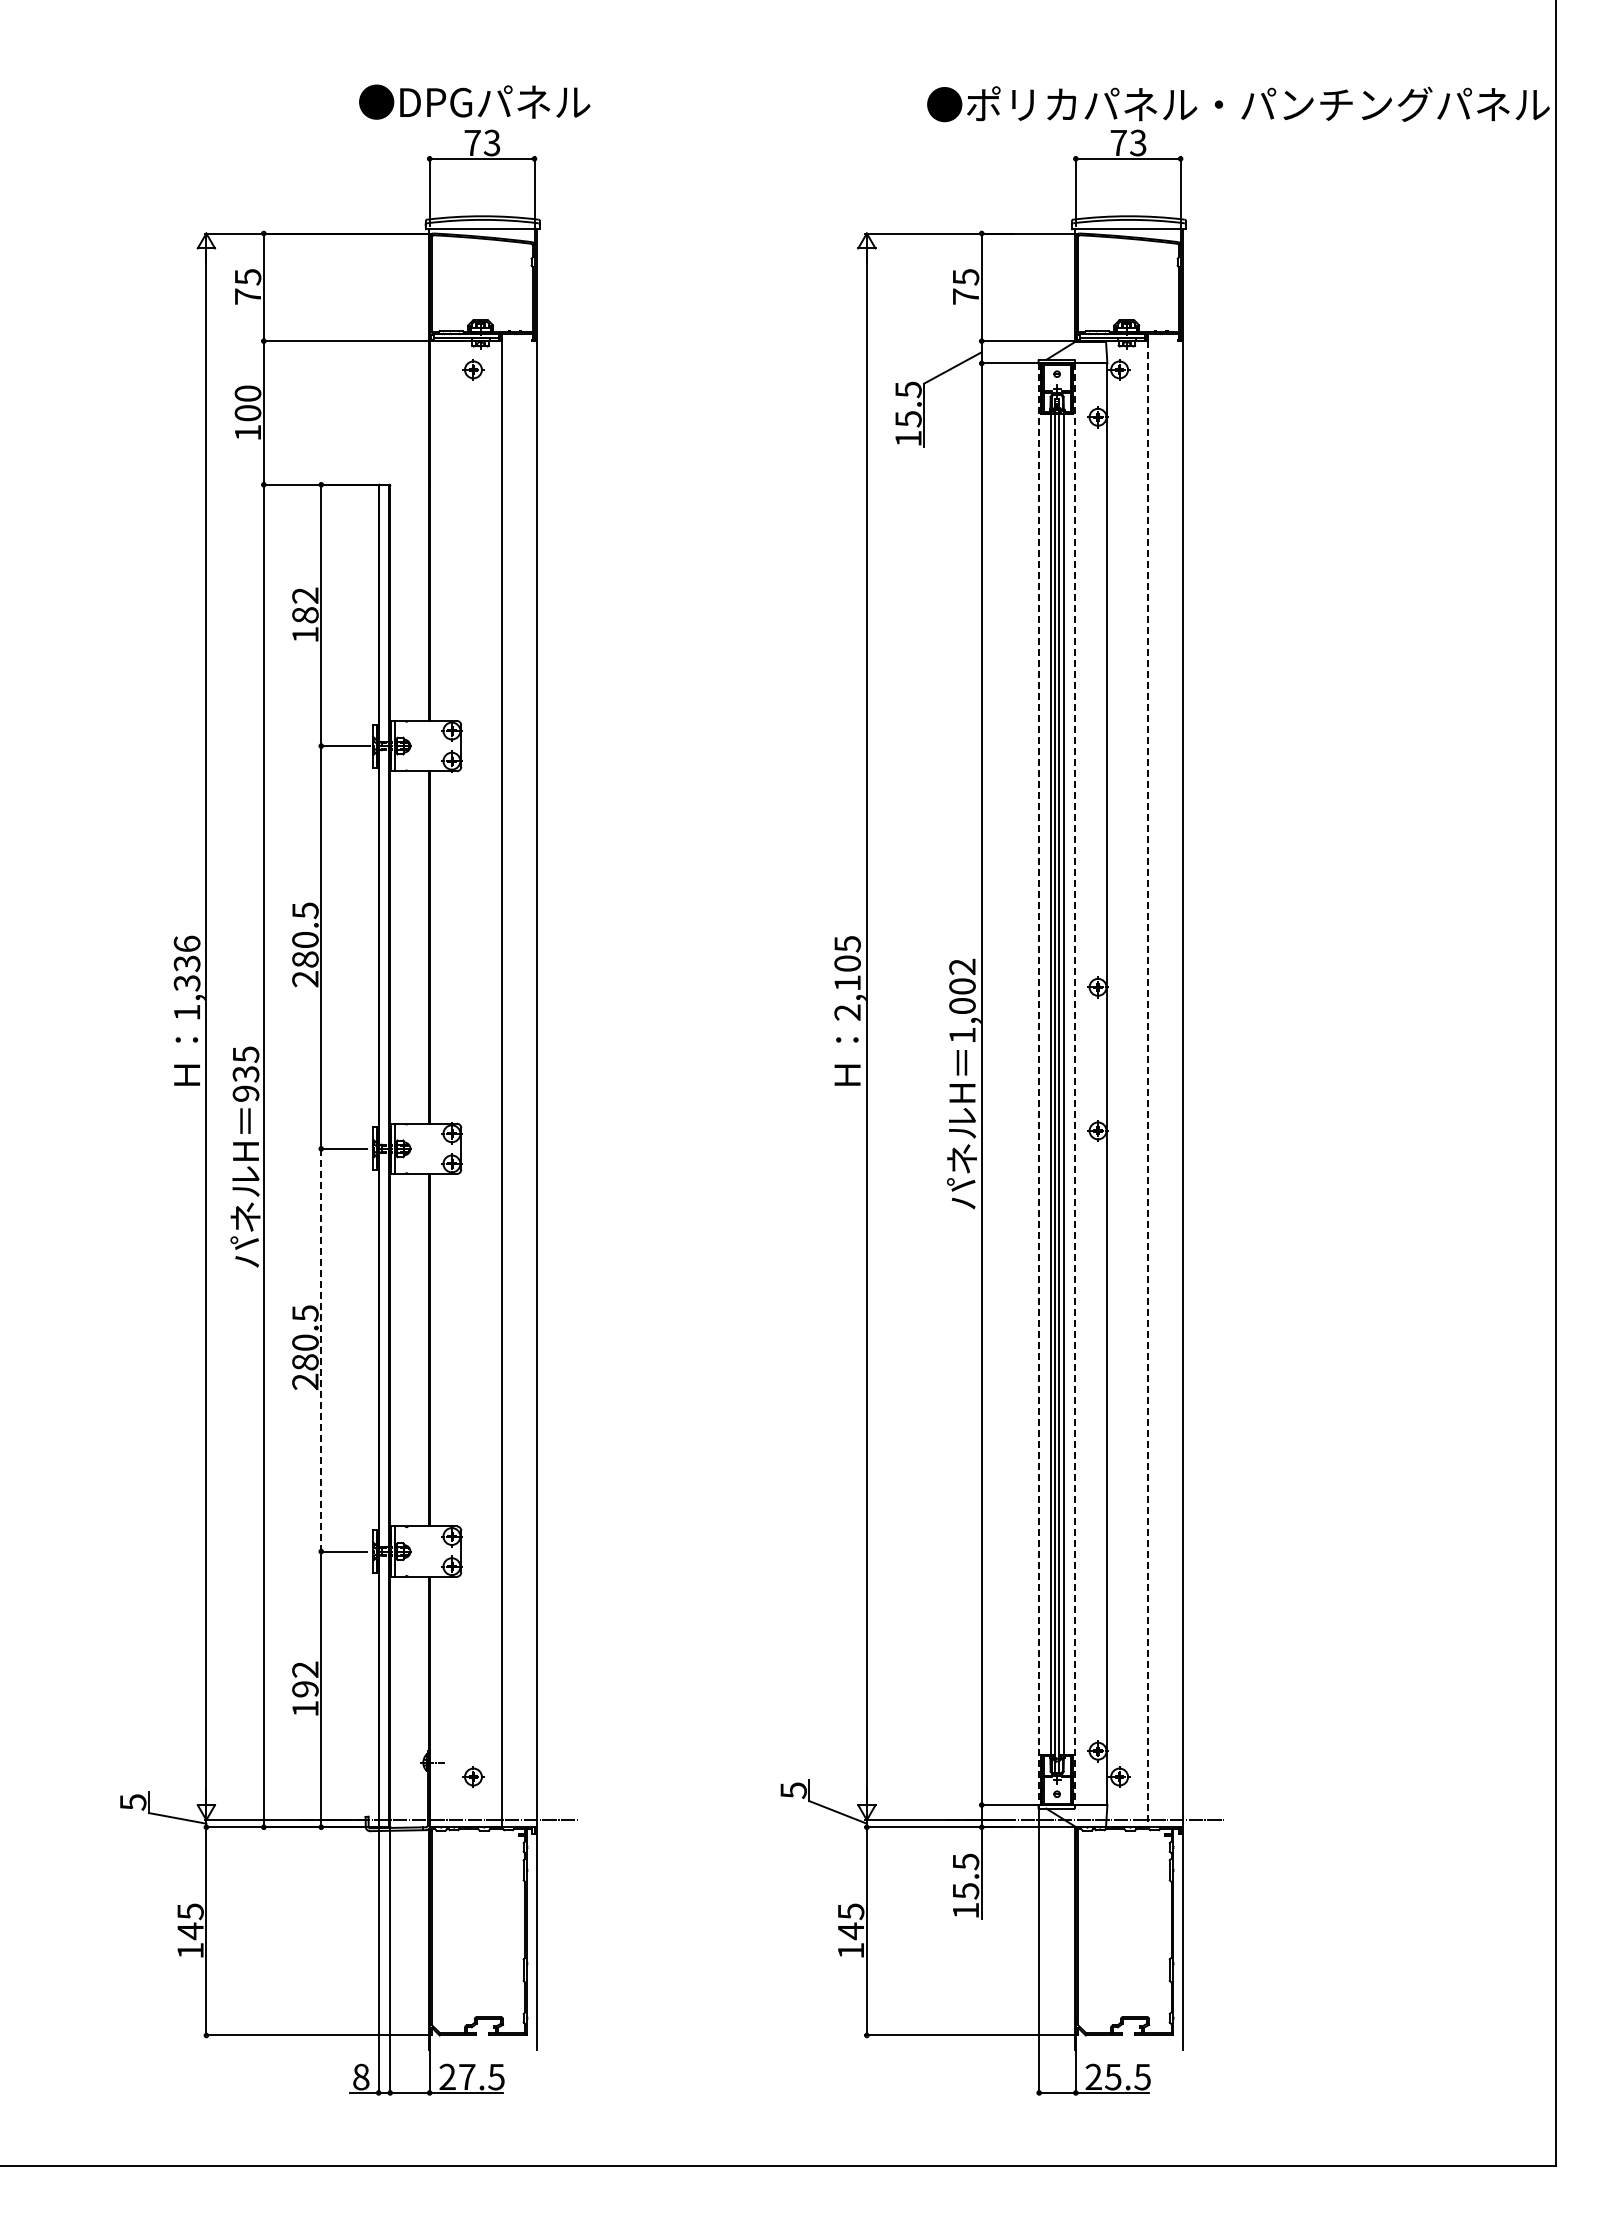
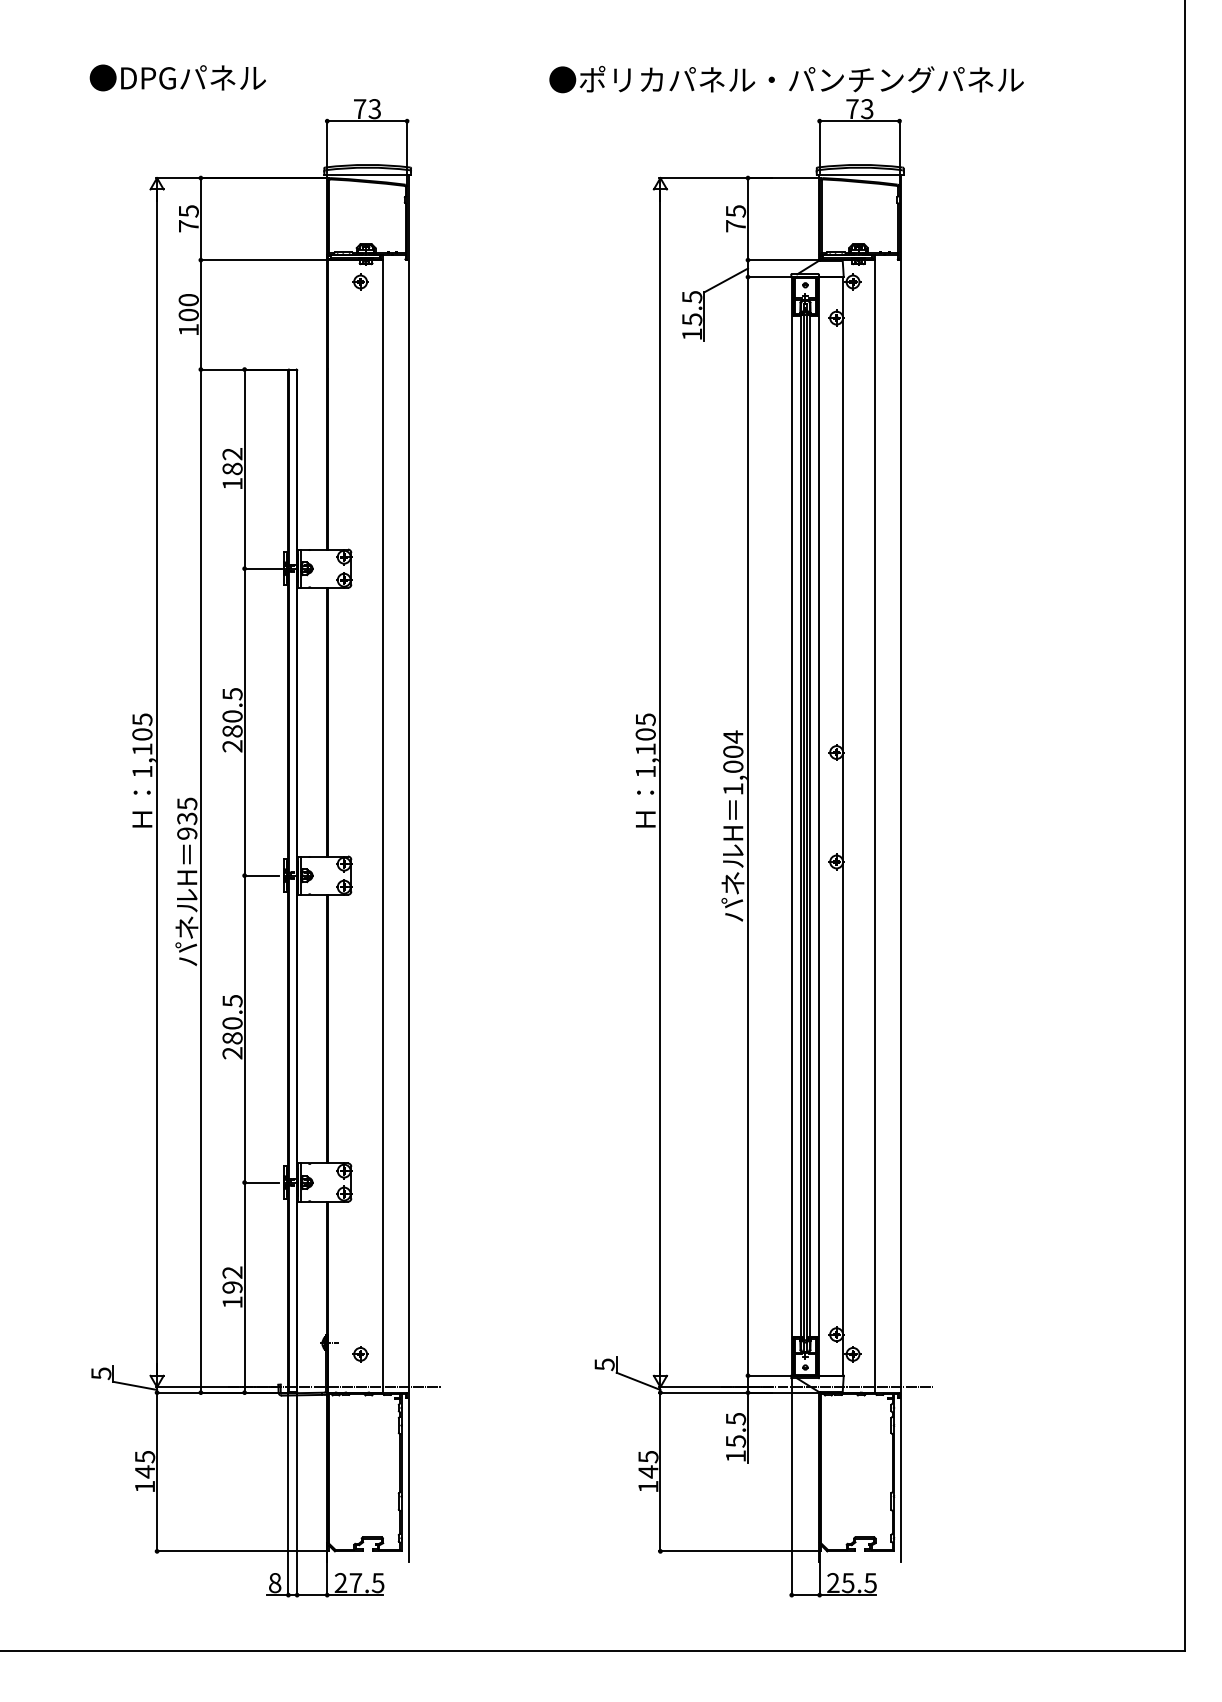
text: (474, 101) -> (177, 77), moved
text: (1238, 104) -> (786, 79), moved
text: (186, 963) -> (141, 734), 1,336 -> 1,105
text: (962, 966) -> (733, 736), 1,002 -> 1,004
text: (847, 1012) -> (645, 771), 2,105 -> 1,105
line: (1039, 1084) -> (791, 826), dashed -> solid
line: (1075, 1084) -> (819, 826), dashed -> solid
line: (1148, 1084) -> (875, 826), dashed -> solid
line: (321, 1350) -> (244, 1029), dashed -> solid

